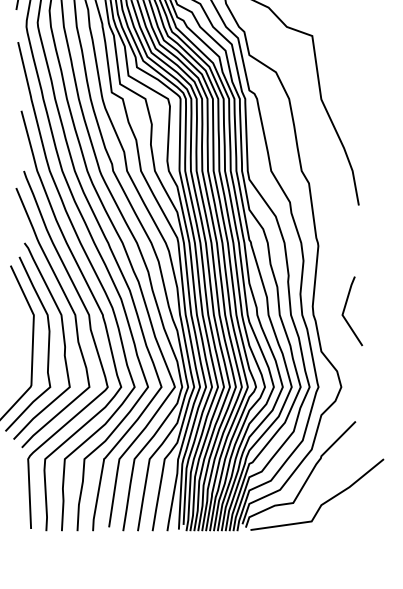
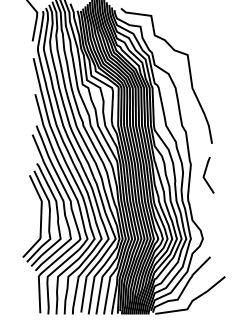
line: (346, 309) -> (205, 174), moved

